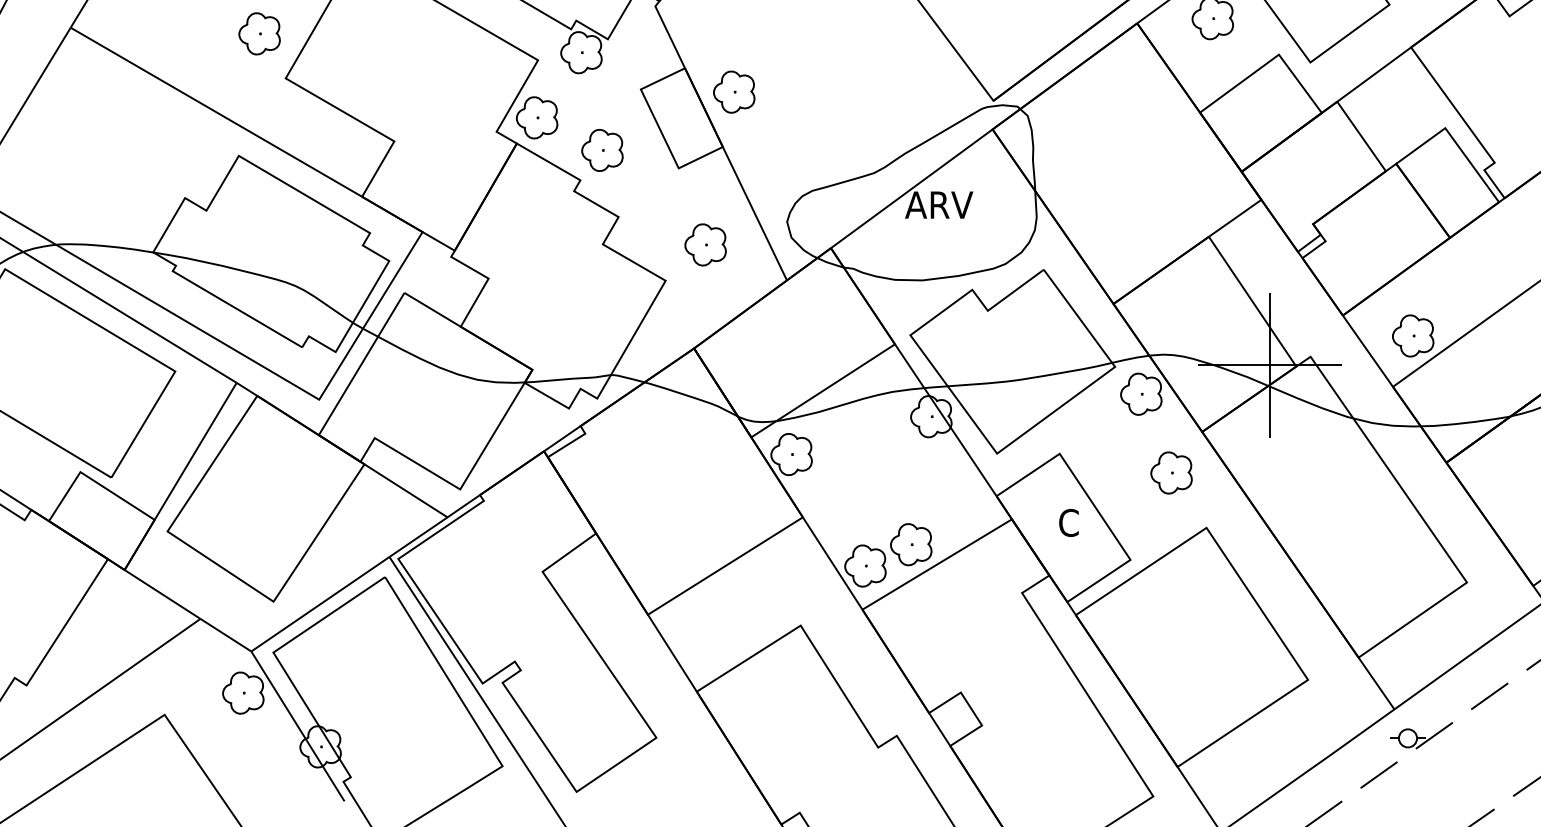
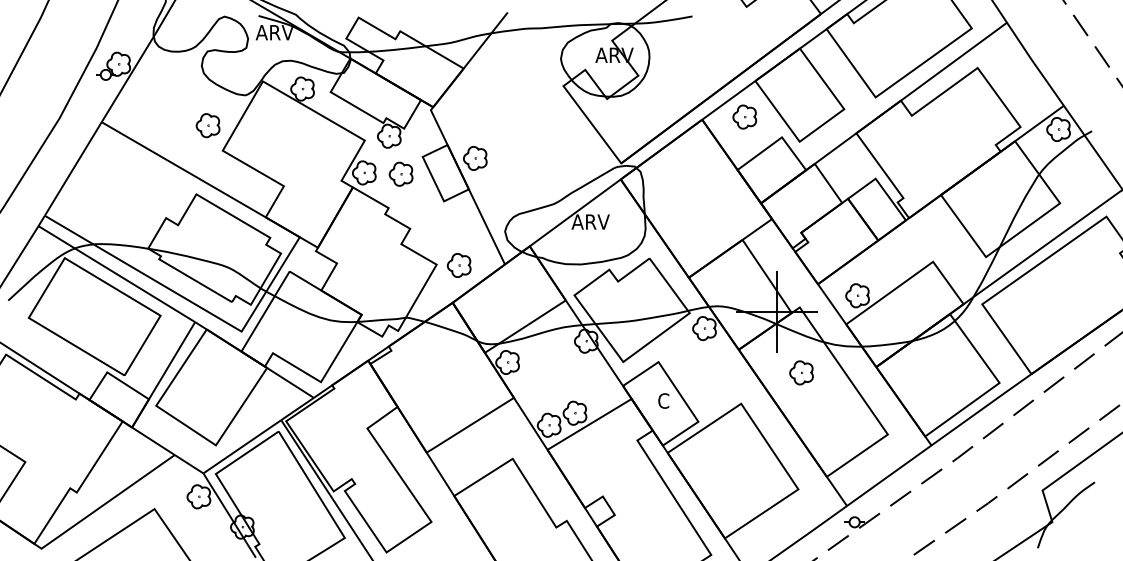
part: (601, 149) -> (400, 173), moved
part: (704, 244) -> (458, 265), moved
part: (1171, 472) -> (801, 372), moved

